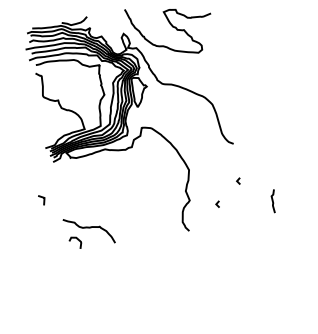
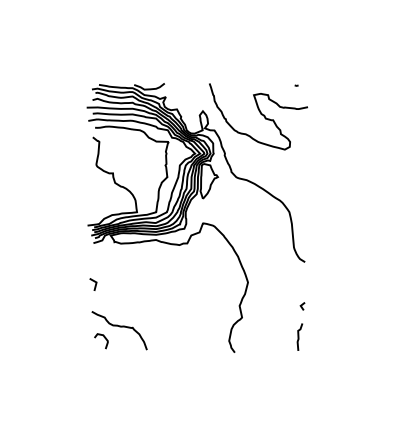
line: (43, 200) -> (94, 285), moved
curve: (273, 200) -> (299, 336), moved
line: (217, 204) -> (273, 328), removed

